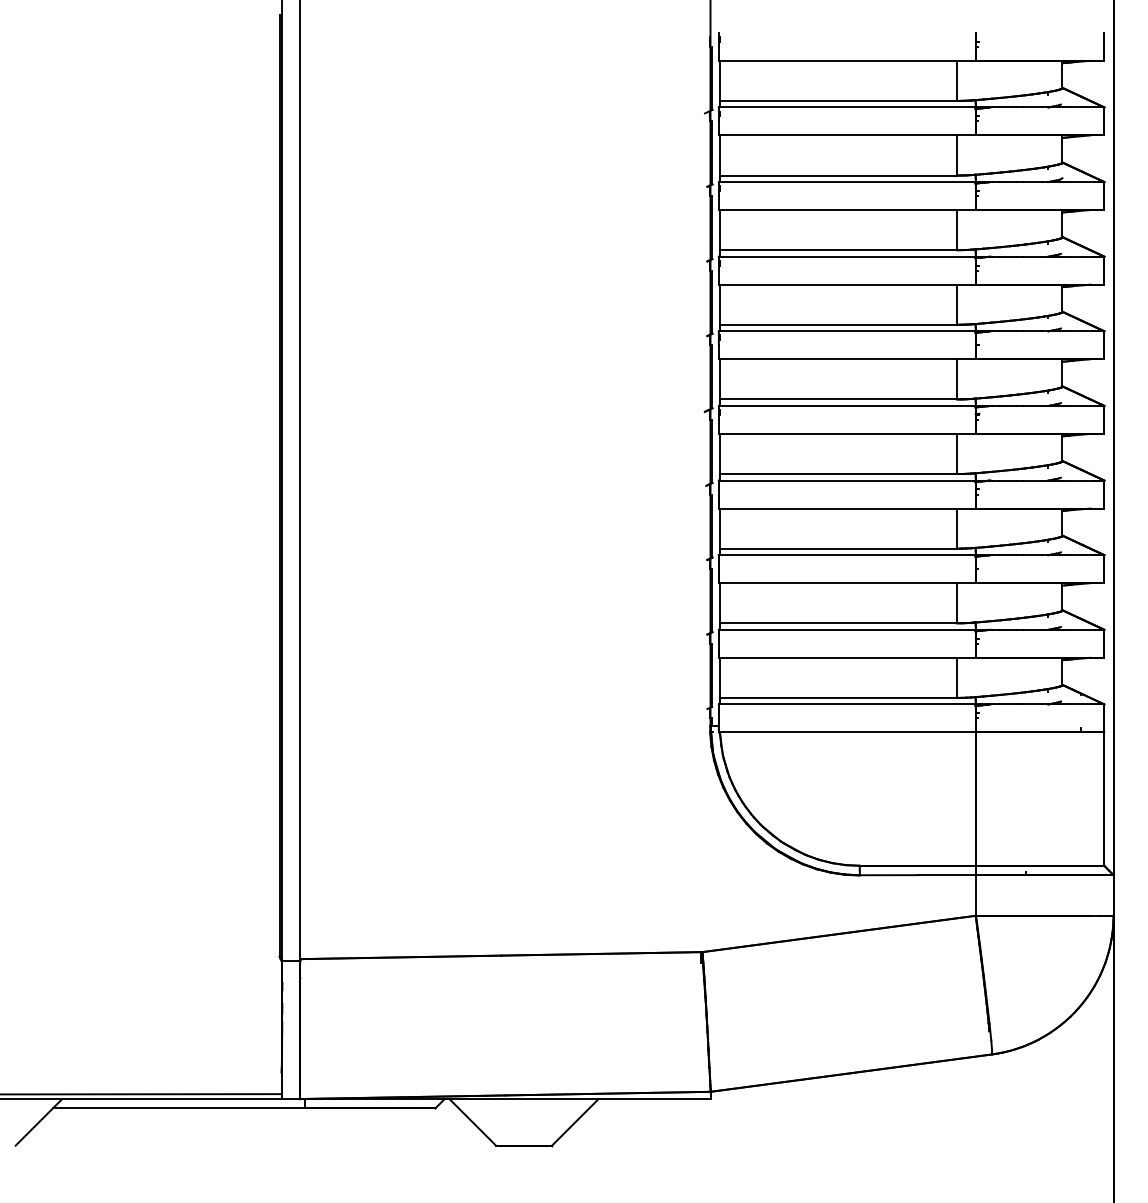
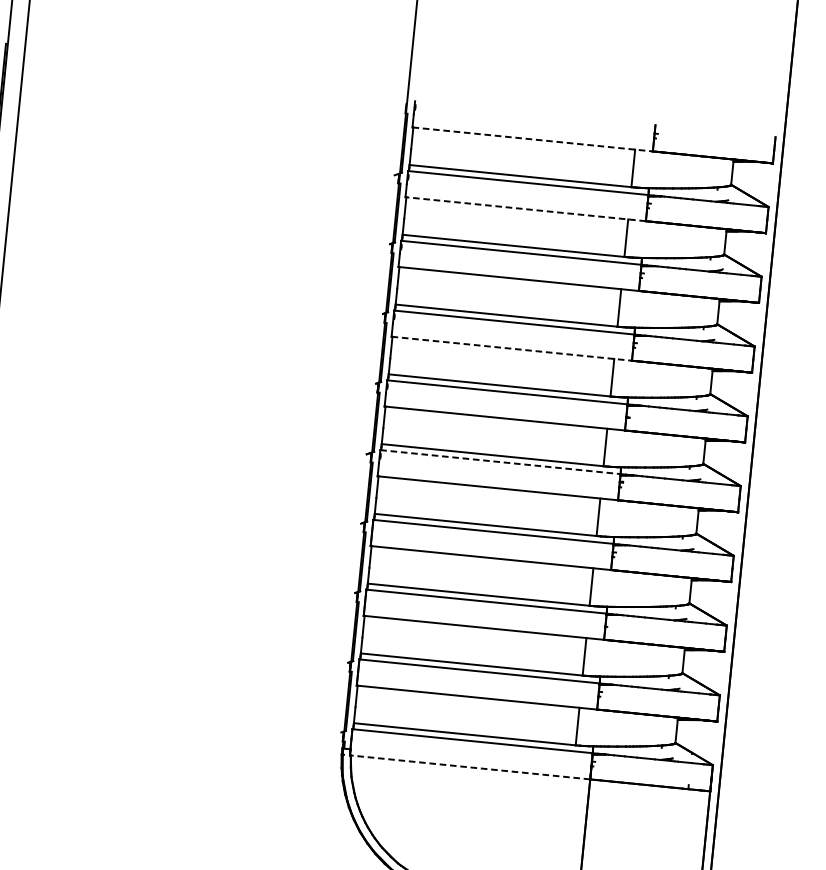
line: (847, 60) -> (532, 139), solid -> dashed
line: (847, 135) -> (525, 209), solid -> dashed
line: (847, 284) -> (511, 348), solid -> dashed
line: (847, 405) -> (500, 461), solid -> dashed
line: (847, 732) -> (470, 767), solid -> dashed

